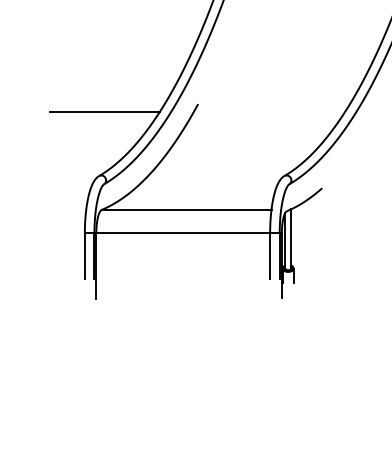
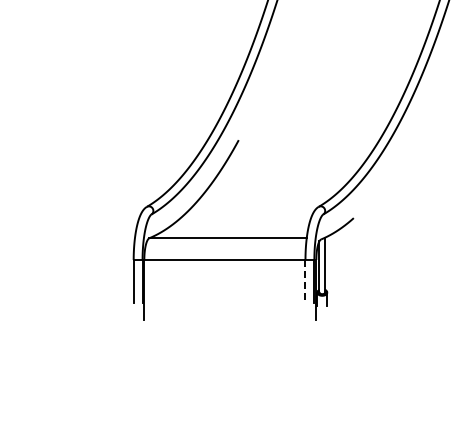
line: (105, 112) -> (152, 147), removed
line: (270, 256) -> (305, 281), solid -> dashed

